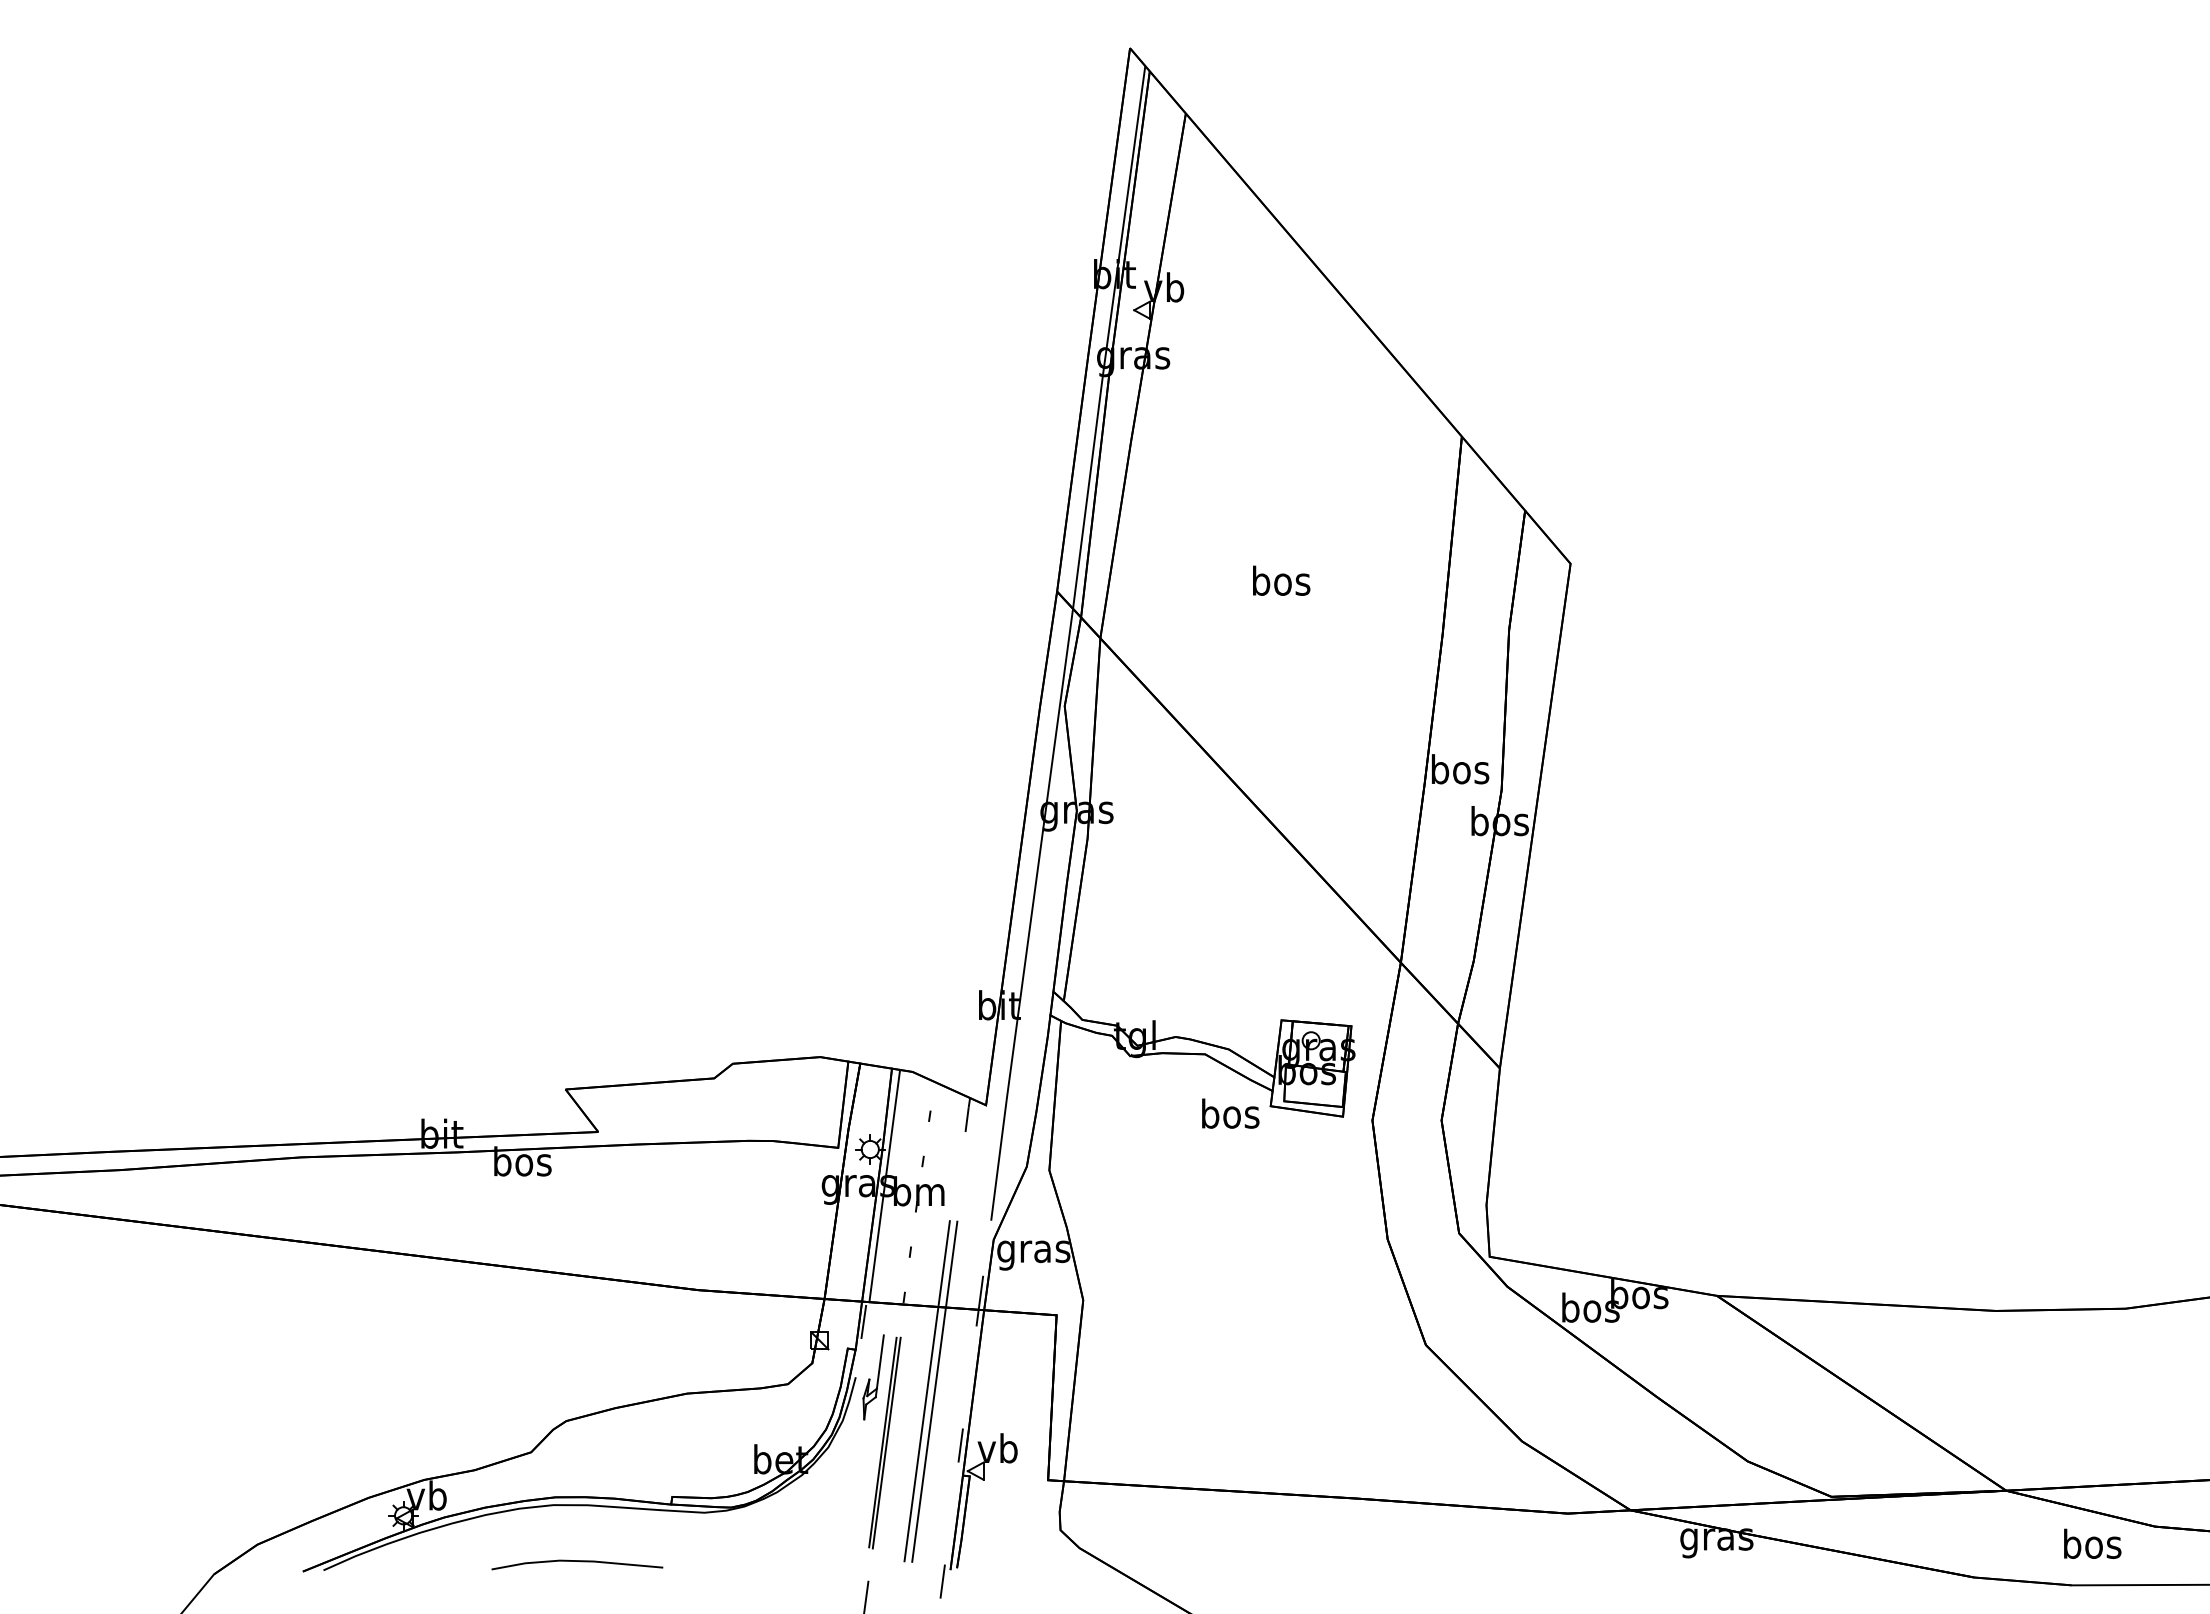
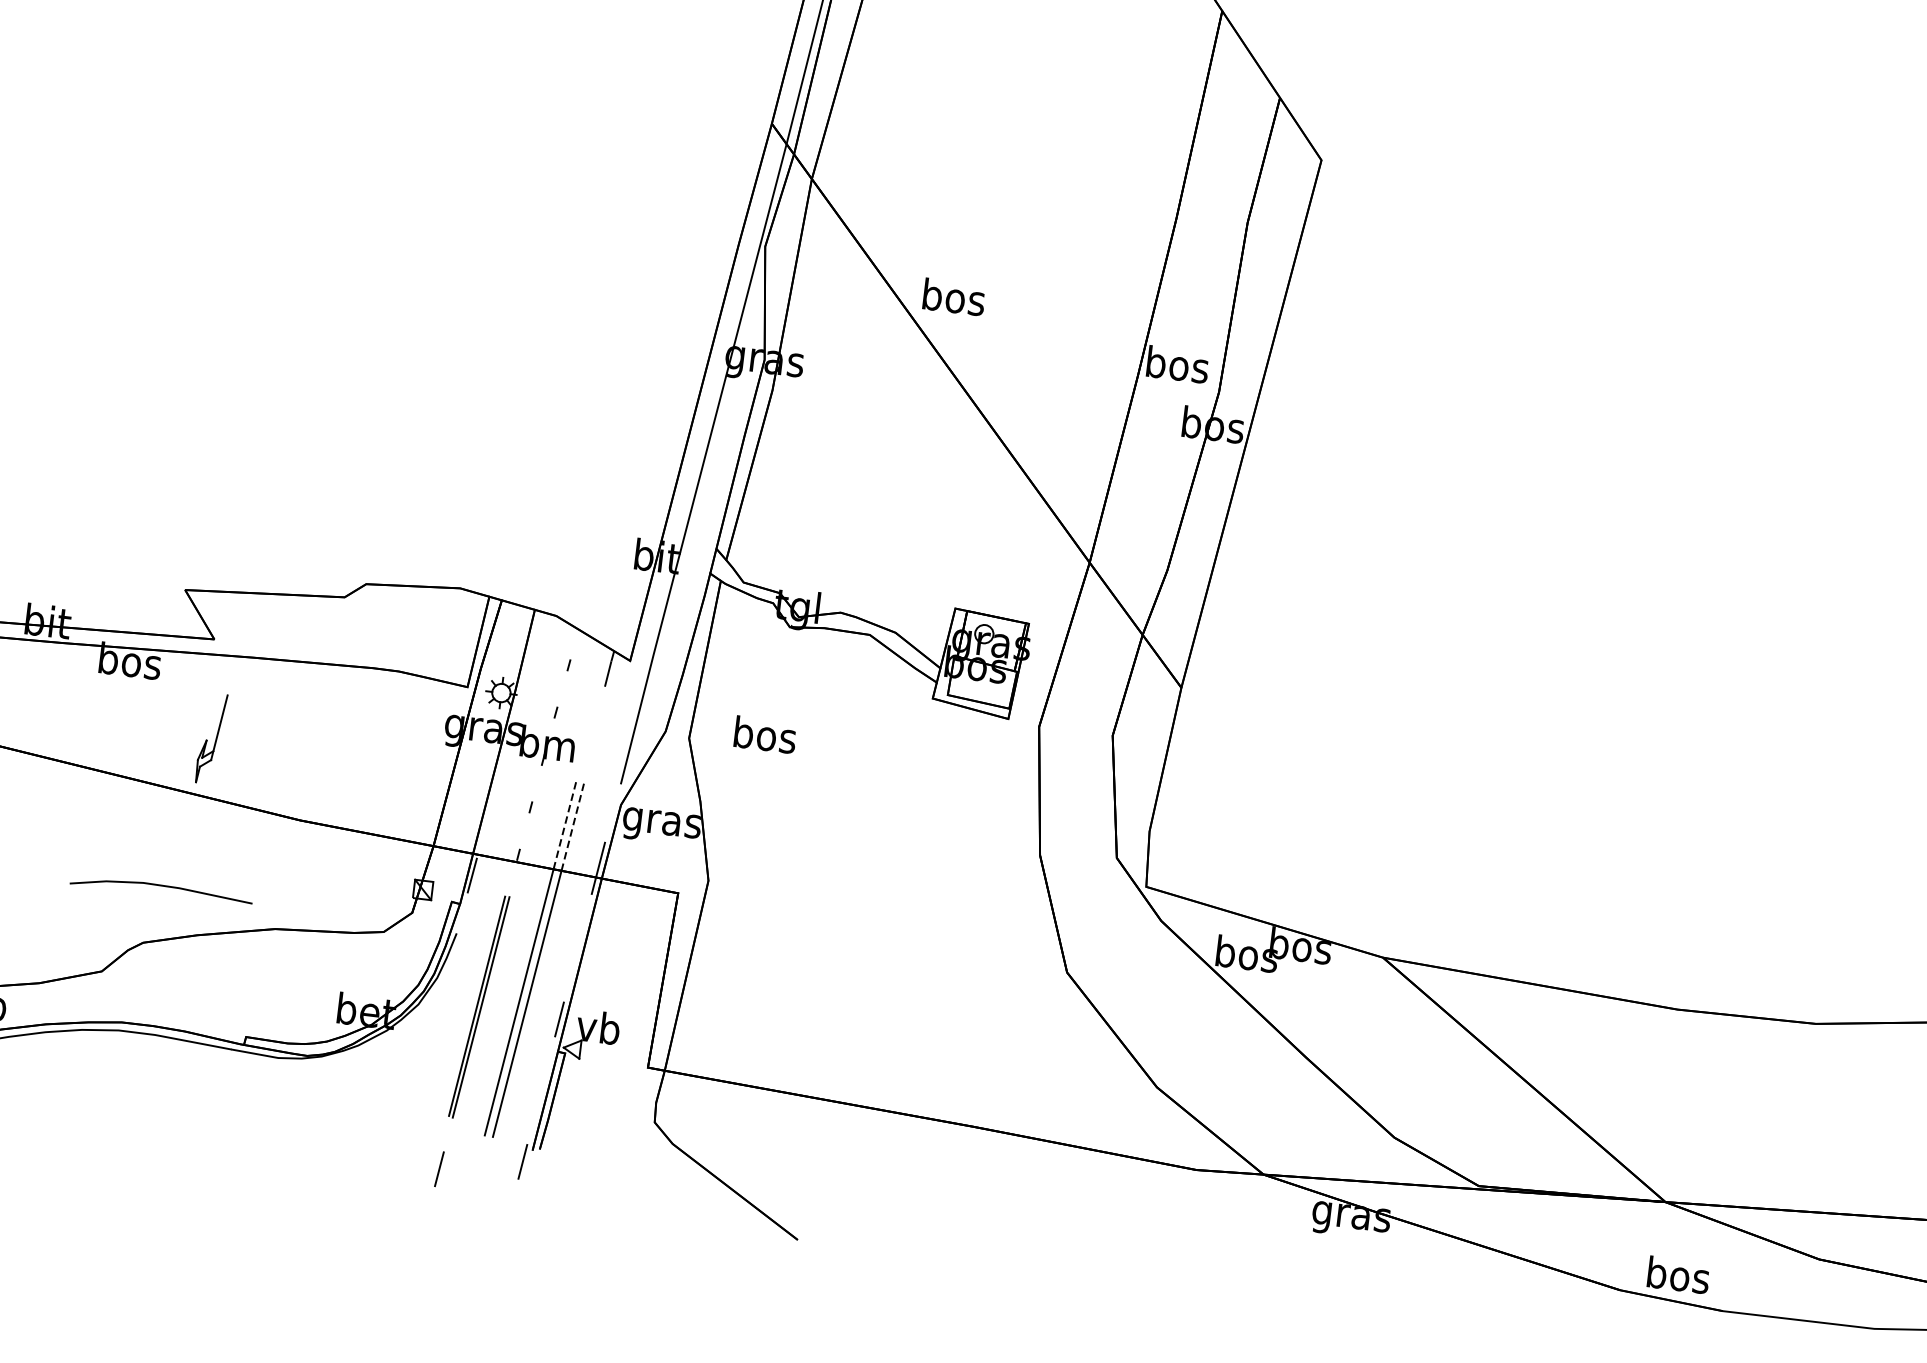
text: (1281, 580) -> (954, 296), moved
text: (1230, 1113) -> (765, 734), moved
line: (884, 1185) -> (511, 733), removed
line: (944, 1263) -> (565, 823), solid -> dashed
line: (951, 1264) -> (572, 825), solid -> dashed
part: (873, 1377) -> (211, 738), moved
text: (2092, 1543) -> (1678, 1274), moved
line: (577, 1561) -> (162, 886), moved

